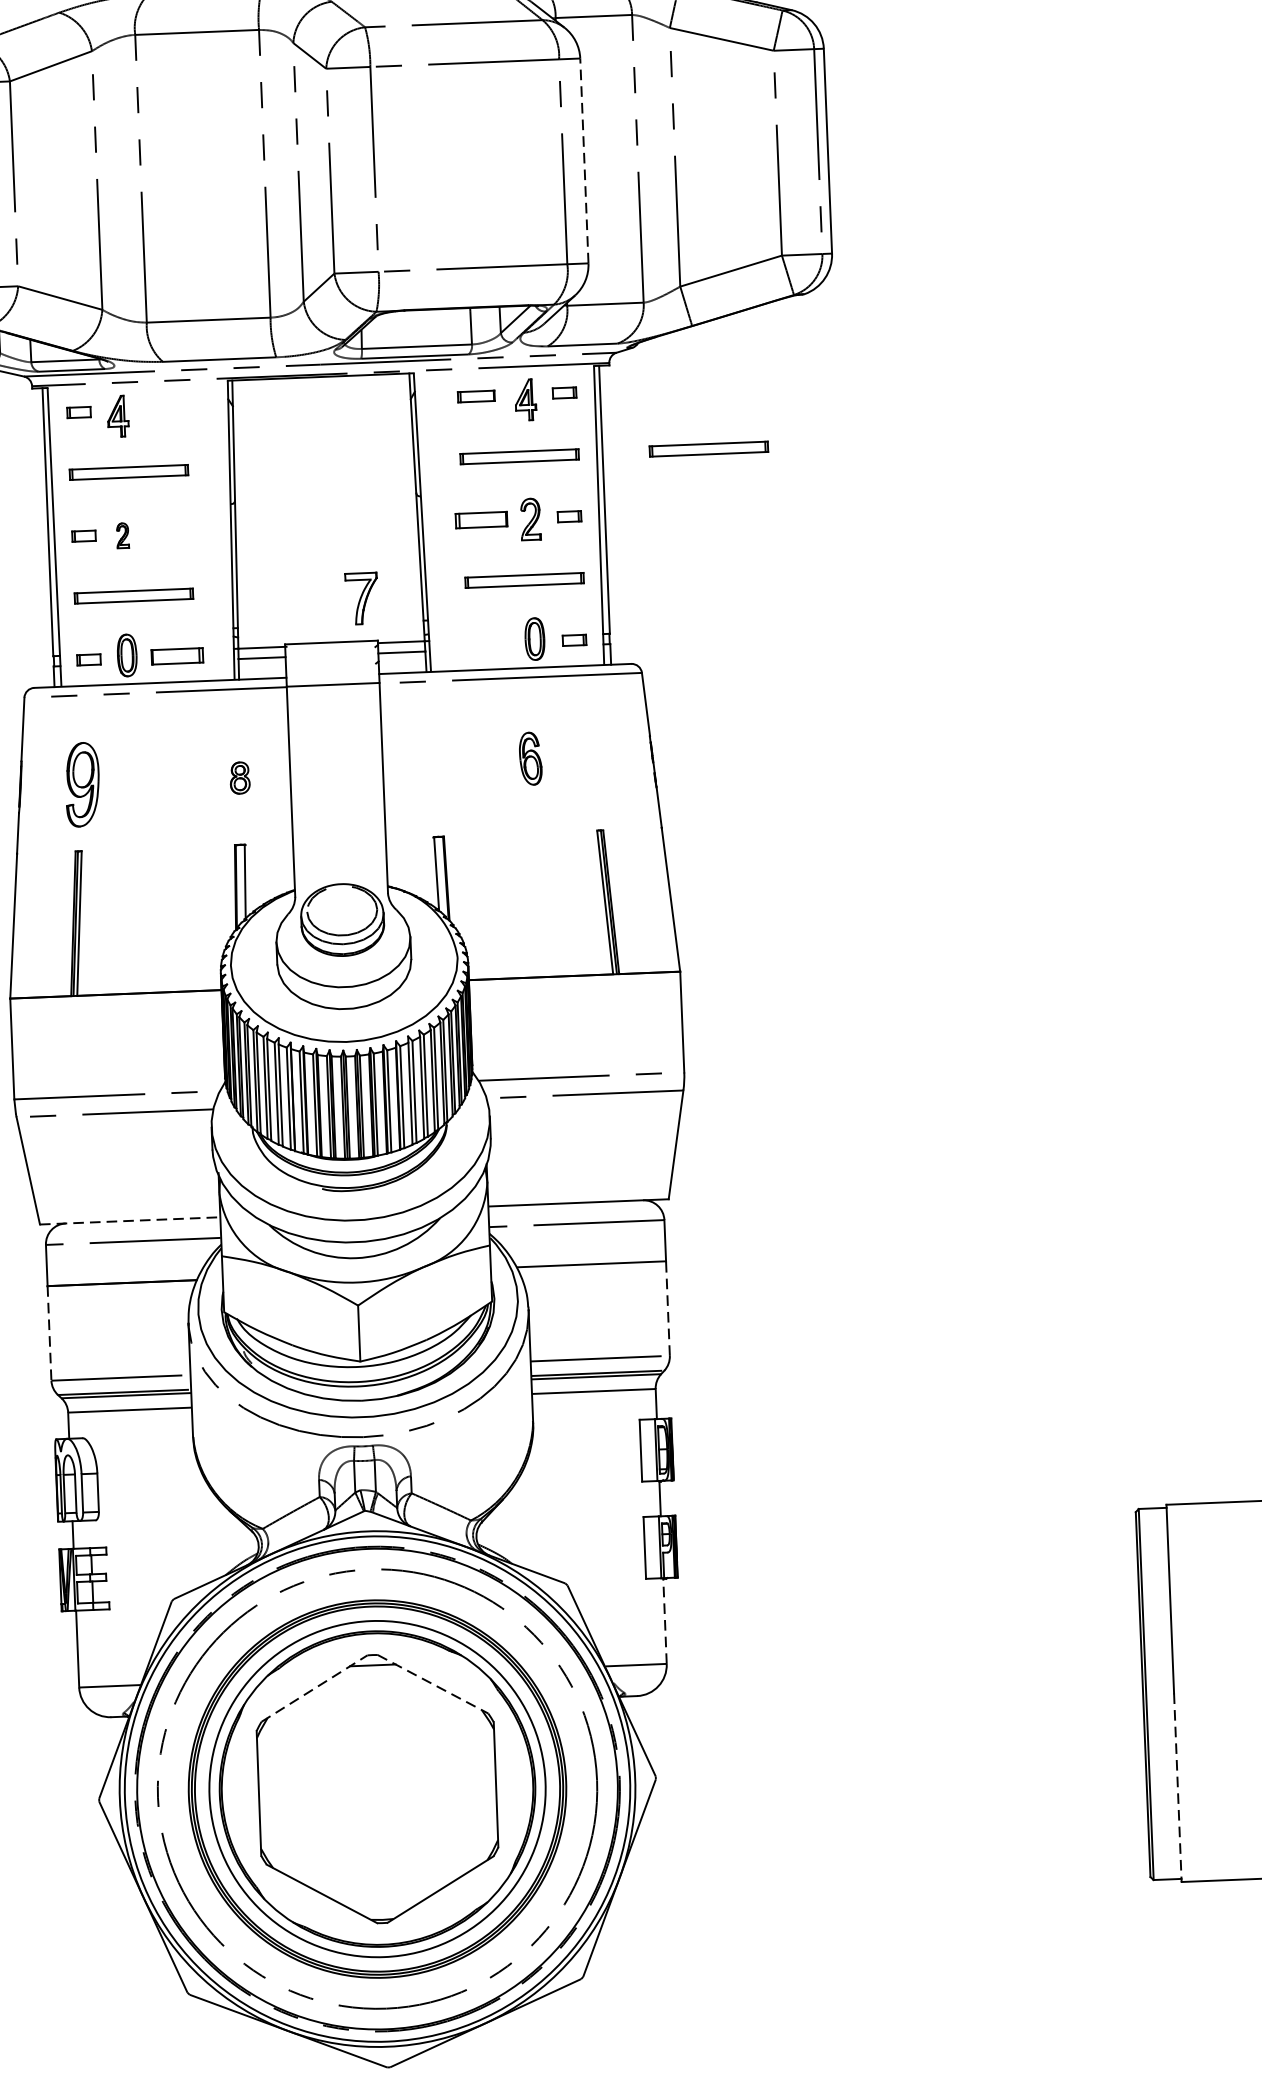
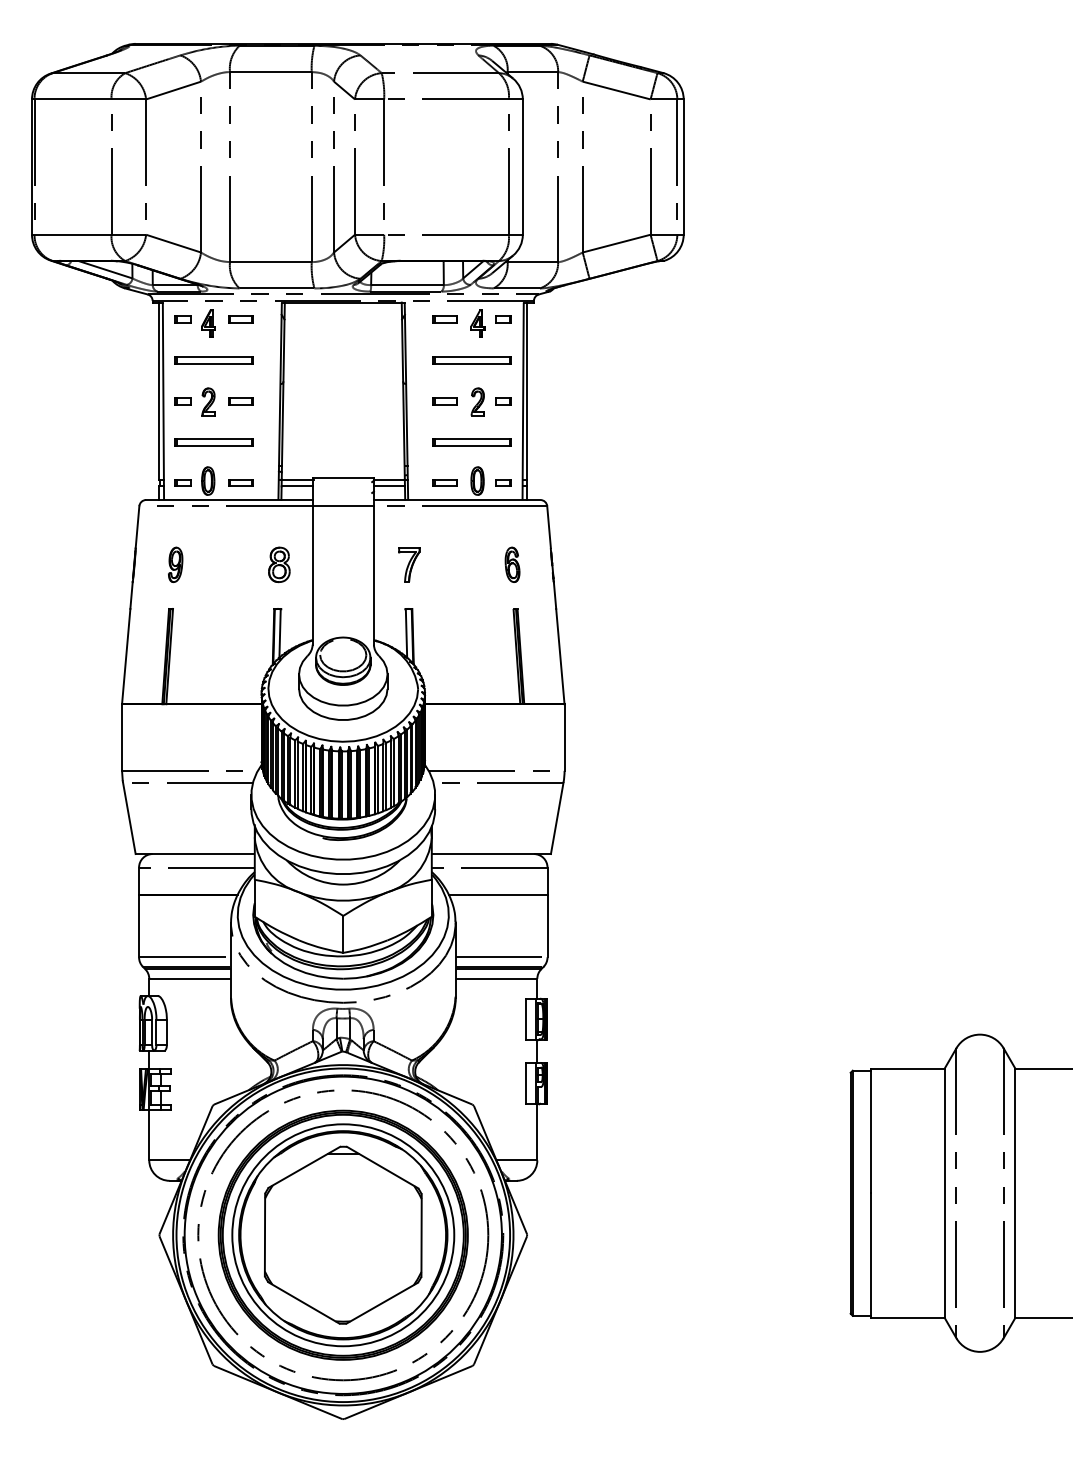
line: (583, 161) -> (522, 167), dashed -> solid
part: (166, 408) -> (240, 319), added
part: (707, 449) -> (596, 360), removed
part: (480, 520) -> (444, 401), size x0.71
part: (171, 533) -> (240, 401), added
part: (122, 534) -> (208, 401), size x1.67
part: (361, 598) -> (409, 564), moved
part: (484, 643) -> (444, 482), added
part: (176, 655) -> (240, 482), size x0.71
part: (530, 758) -> (512, 564), moved
part: (240, 777) -> (279, 564), size x1.67
part: (82, 783) -> (175, 564), size x0.62
line: (130, 1221) -> (195, 854), dashed -> solid
line: (667, 1307) -> (547, 925), dashed -> solid
line: (50, 1333) -> (139, 926), dashed -> solid
line: (665, 1620) -> (537, 1131), dashed -> solid
line: (434, 1684) -> (383, 1167), dashed -> solid
line: (314, 1688) -> (304, 1167), dashed -> solid
line: (1178, 1789) -> (871, 1256), dashed -> solid

